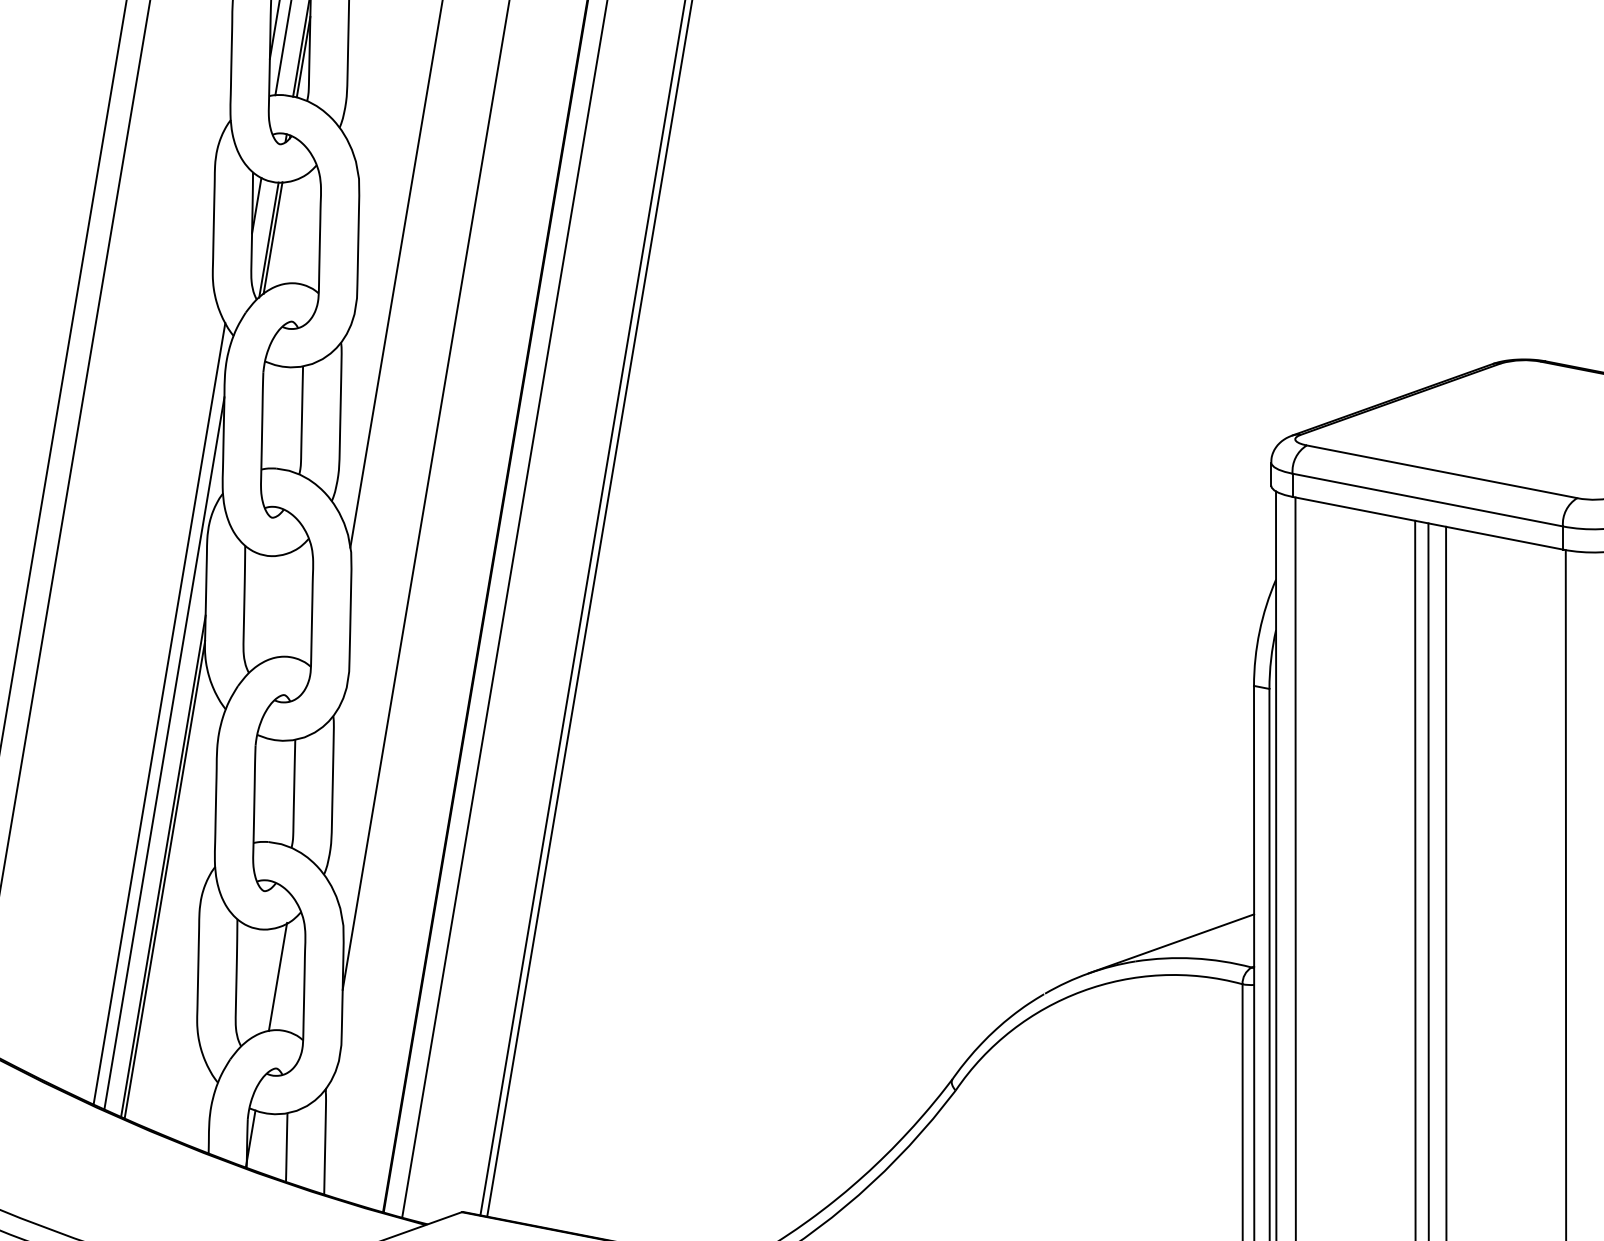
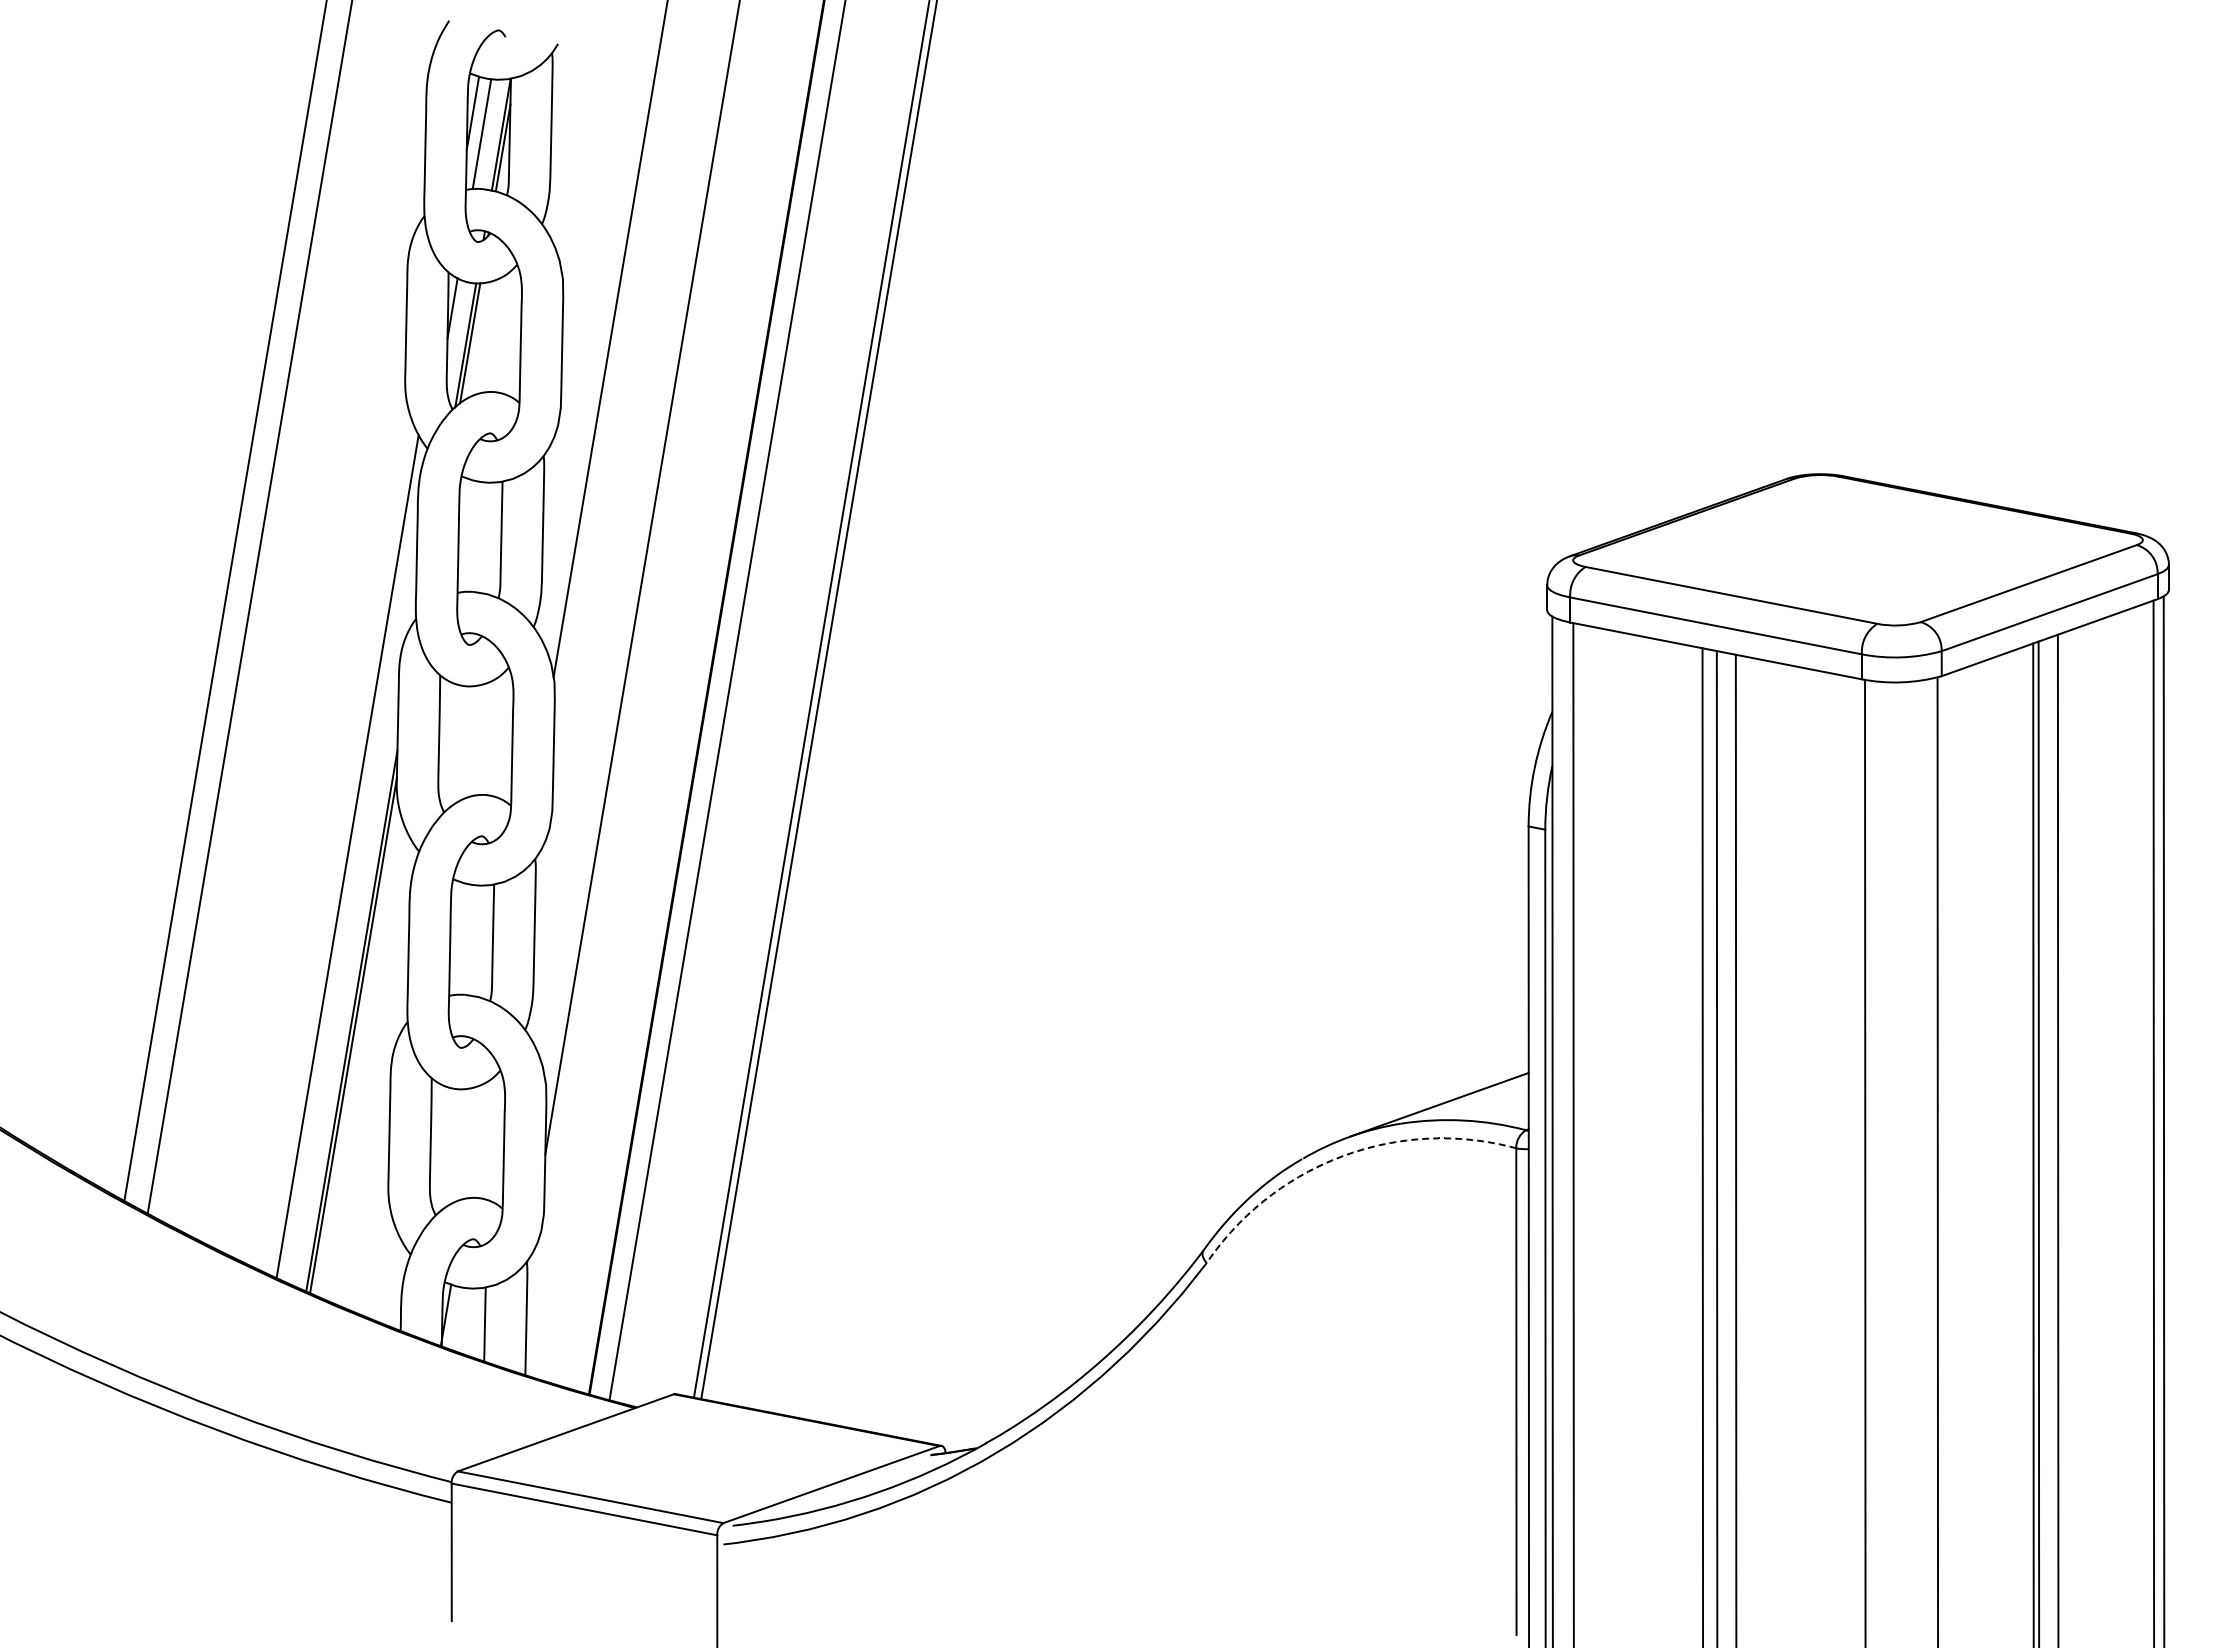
line: (163, 753) -> (352, 899), removed
line: (277, 976) -> (475, 1140), removed
arc: (1082, 991) -> (1343, 1156), solid -> dashed

